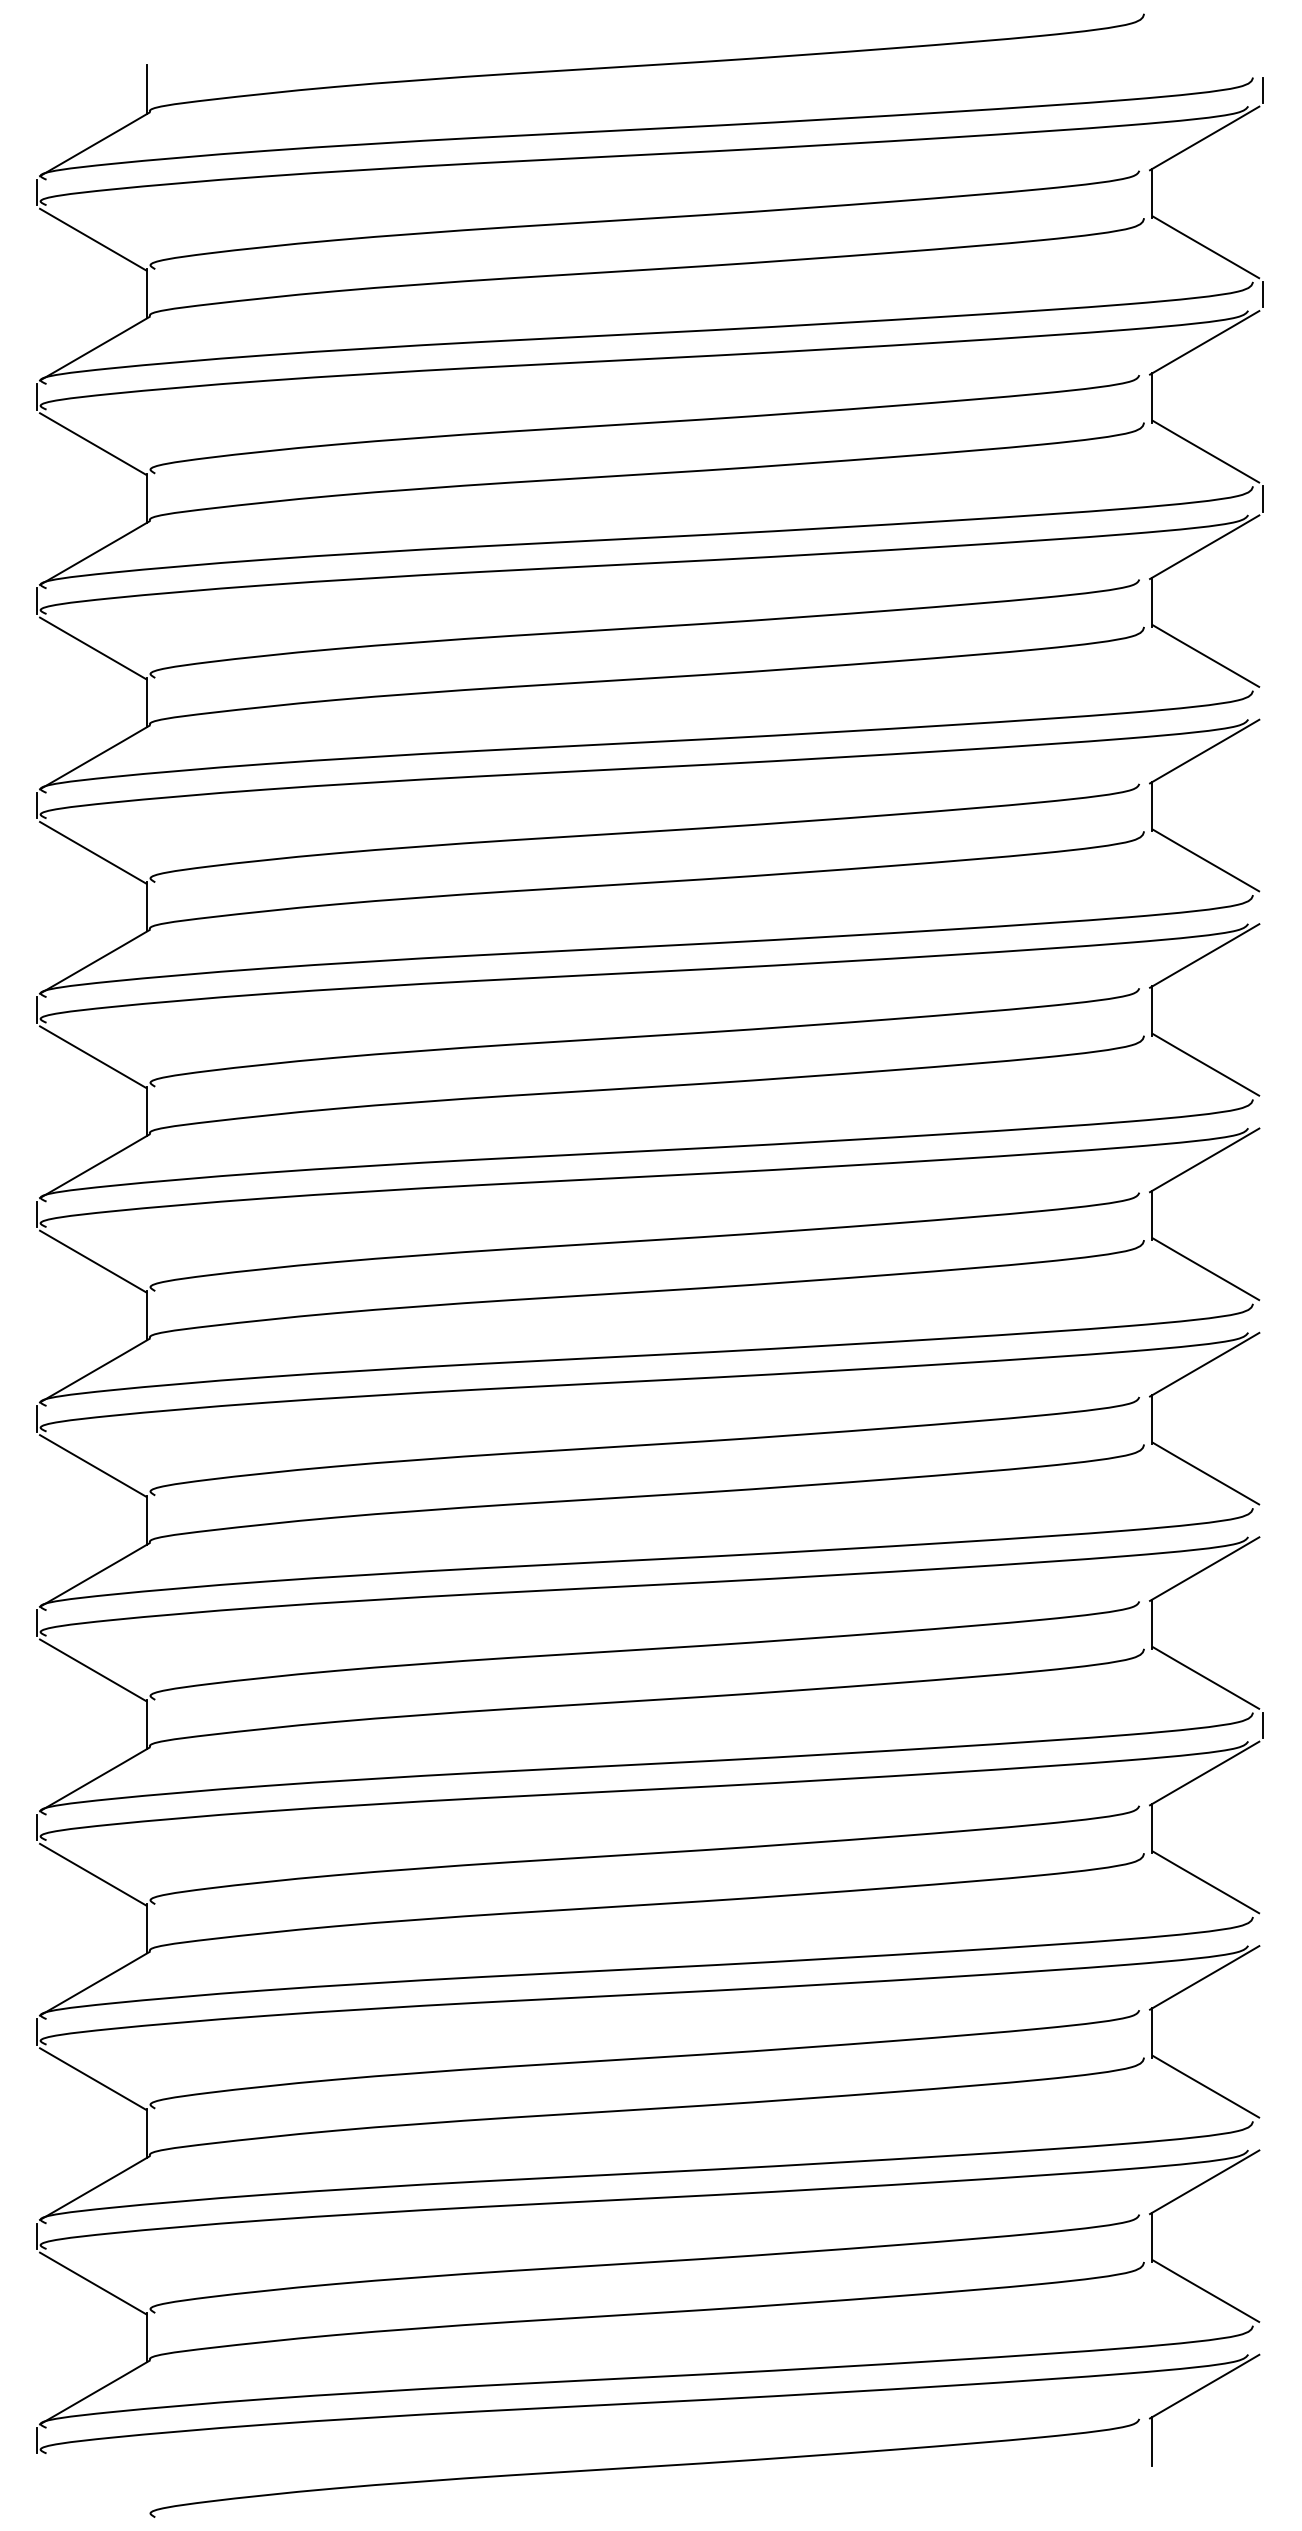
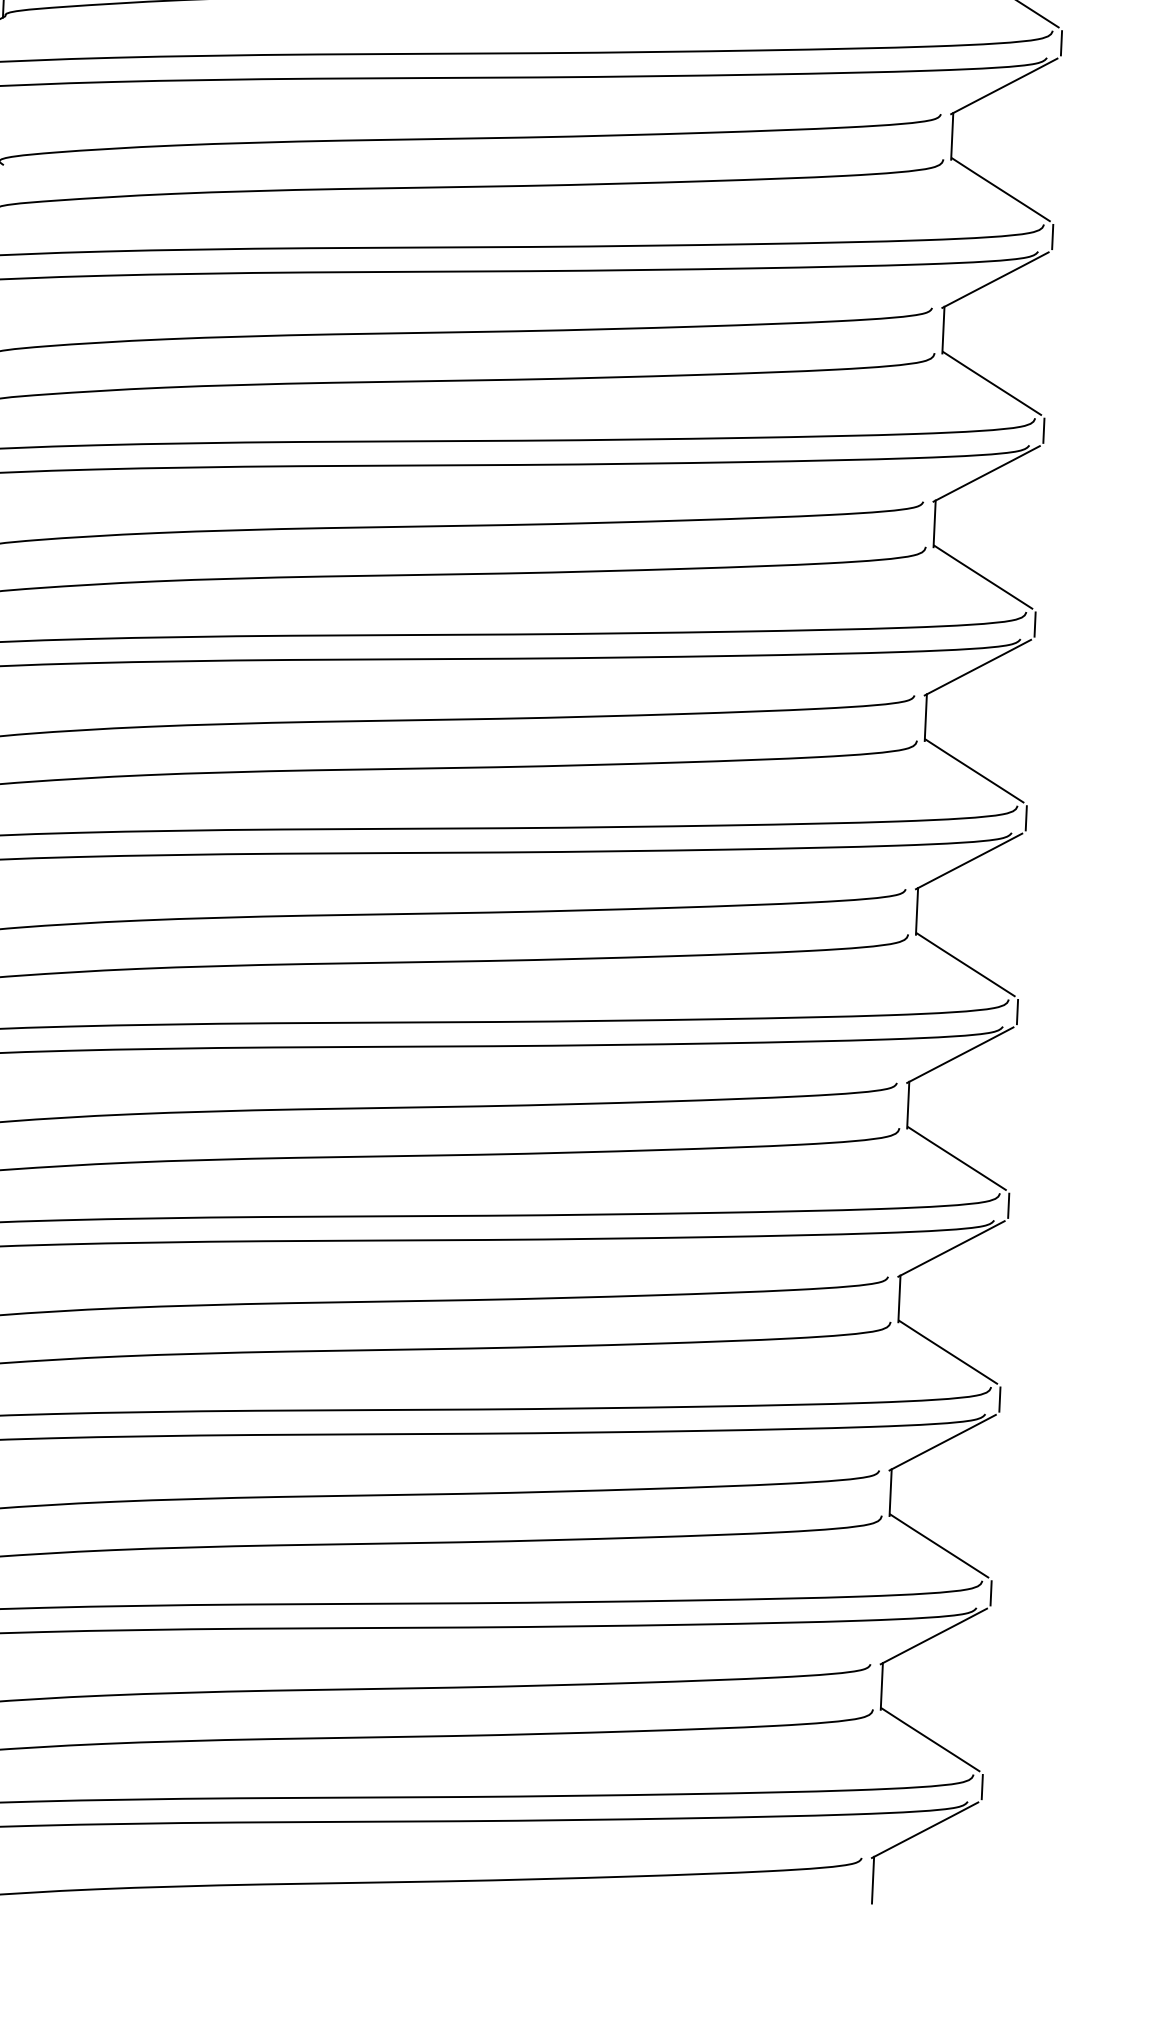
line: (1262, 703) -> (1052, 237), added
line: (1262, 907) -> (1043, 430), added
line: (1262, 1111) -> (1034, 623), added
line: (1262, 1316) -> (1026, 818), added
line: (1262, 1520) -> (1017, 1011), added
line: (1262, 1929) -> (999, 1399), added
line: (1262, 2133) -> (990, 1592), added
line: (1262, 2338) -> (982, 1787), added

